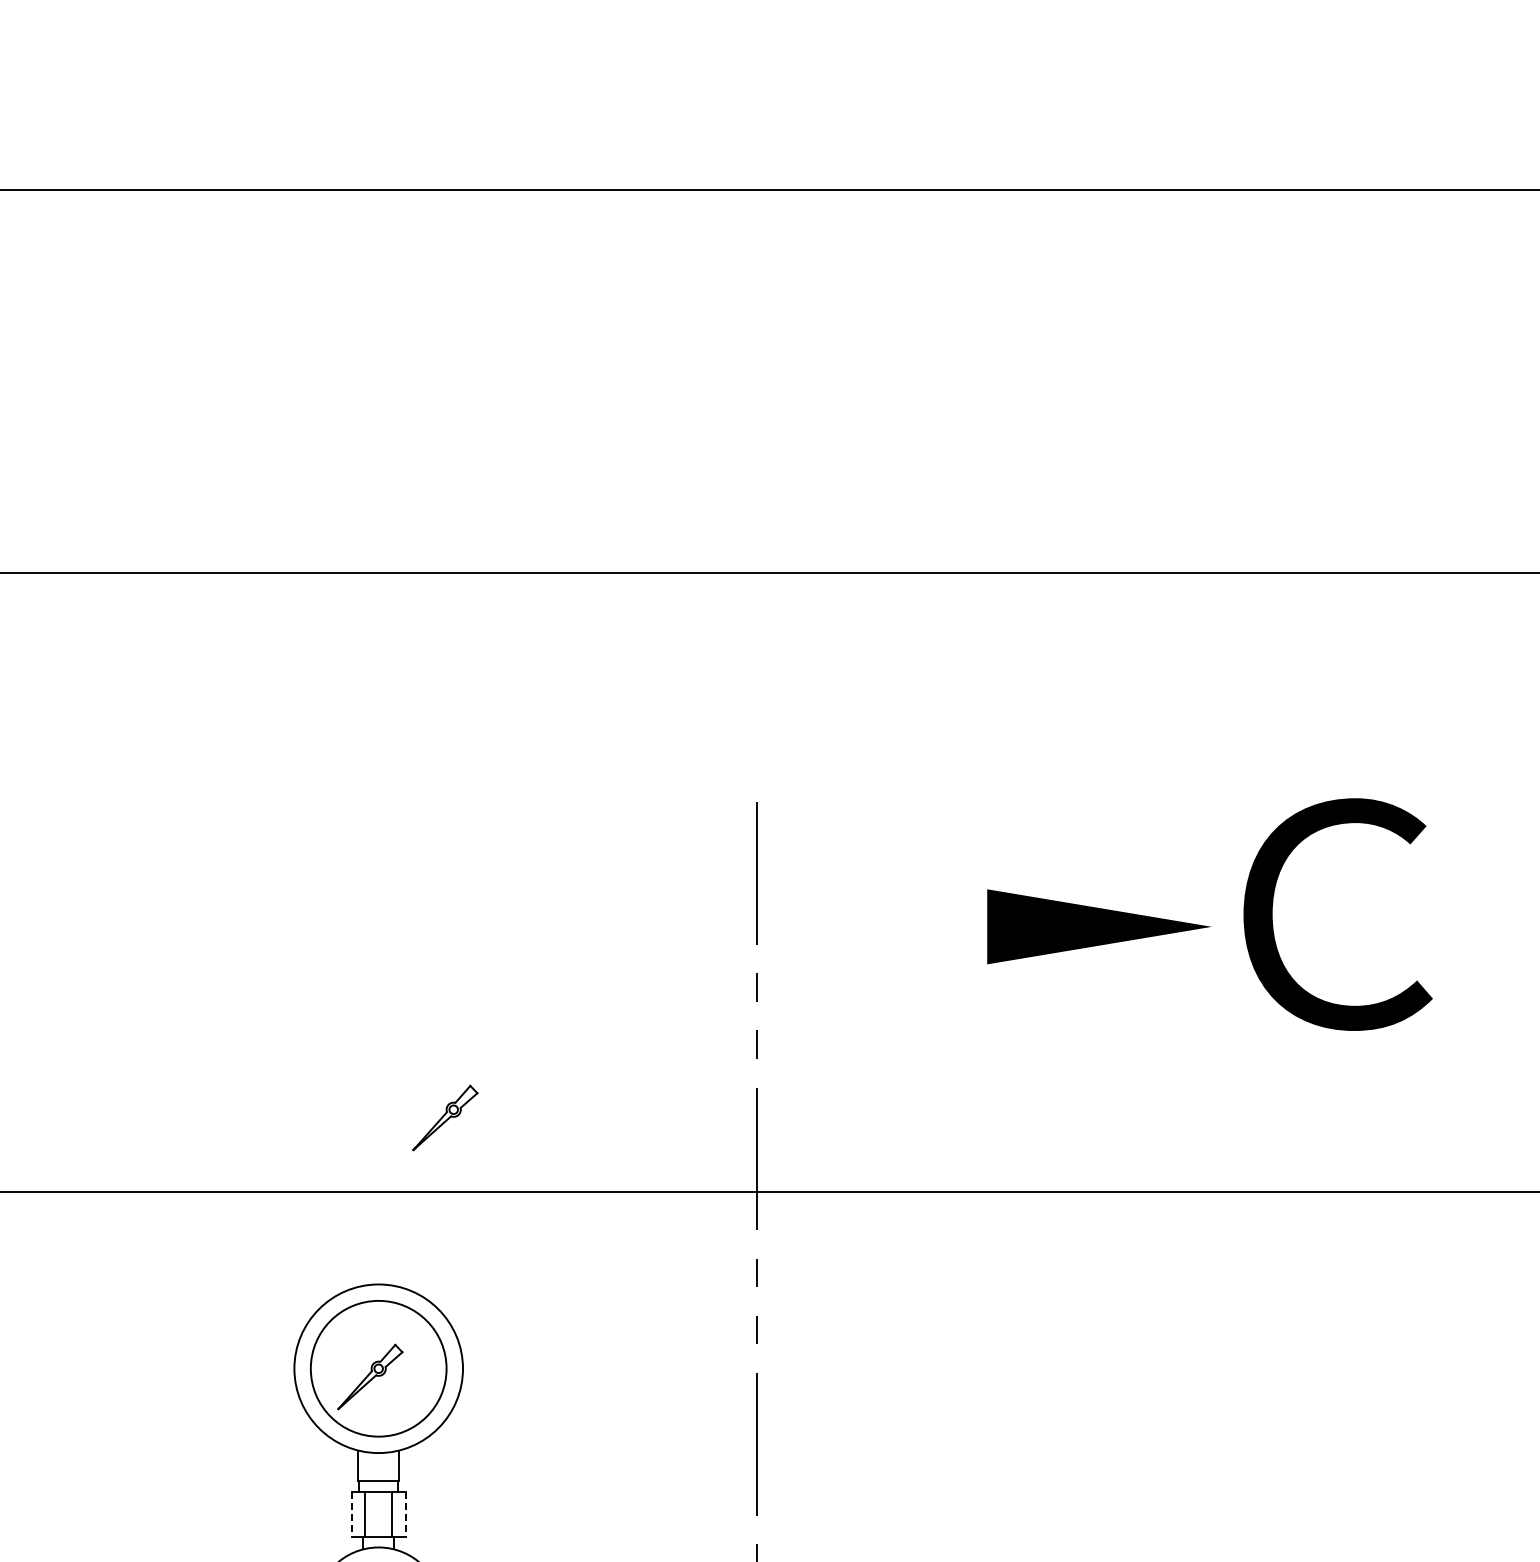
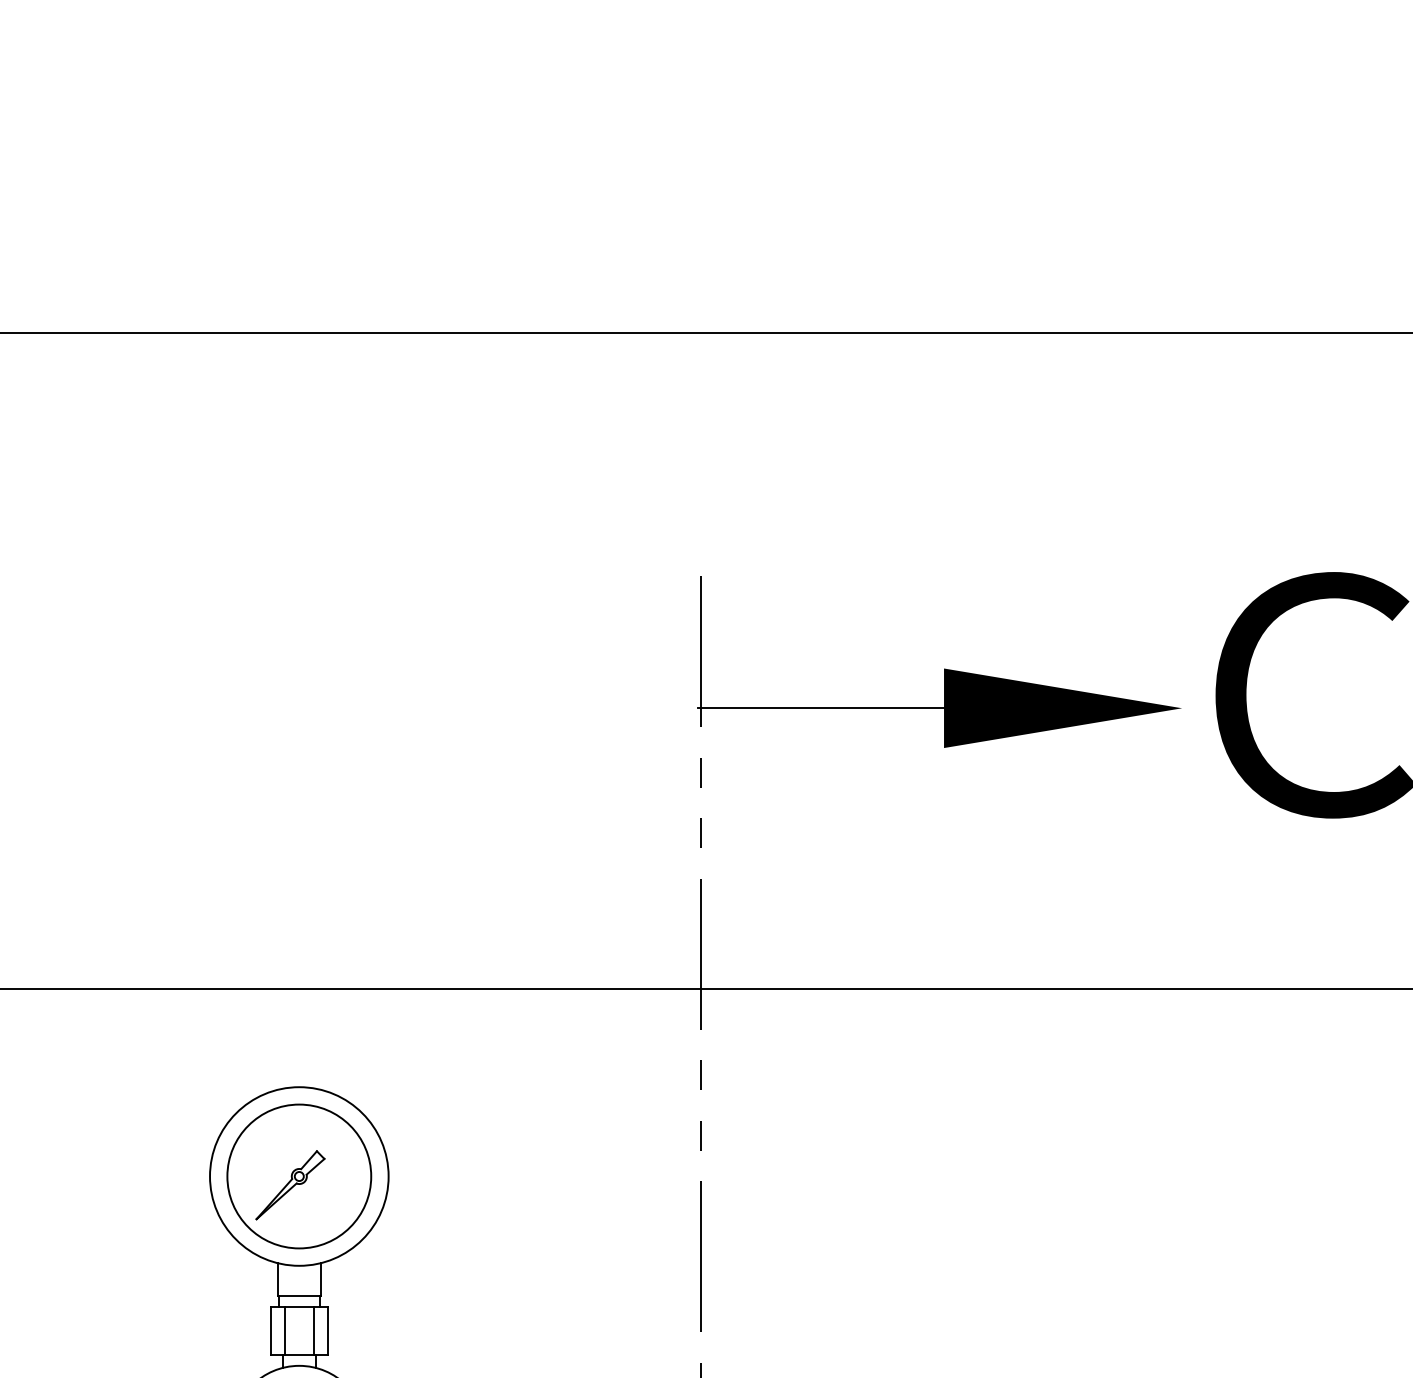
line: (871, 926) -> (821, 707), added
part: (445, 1117) -> (370, 910), removed
line: (351, 1515) -> (270, 1331), dashed -> solid
line: (405, 1515) -> (327, 1331), dashed -> solid

